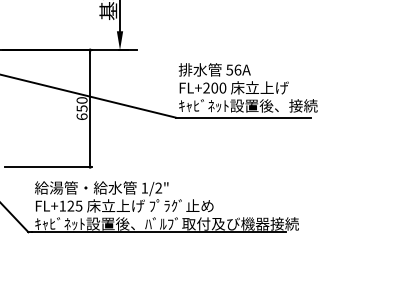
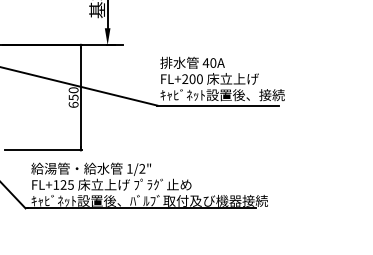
text: (233, 69) -> (209, 62), 56A -> 40A

